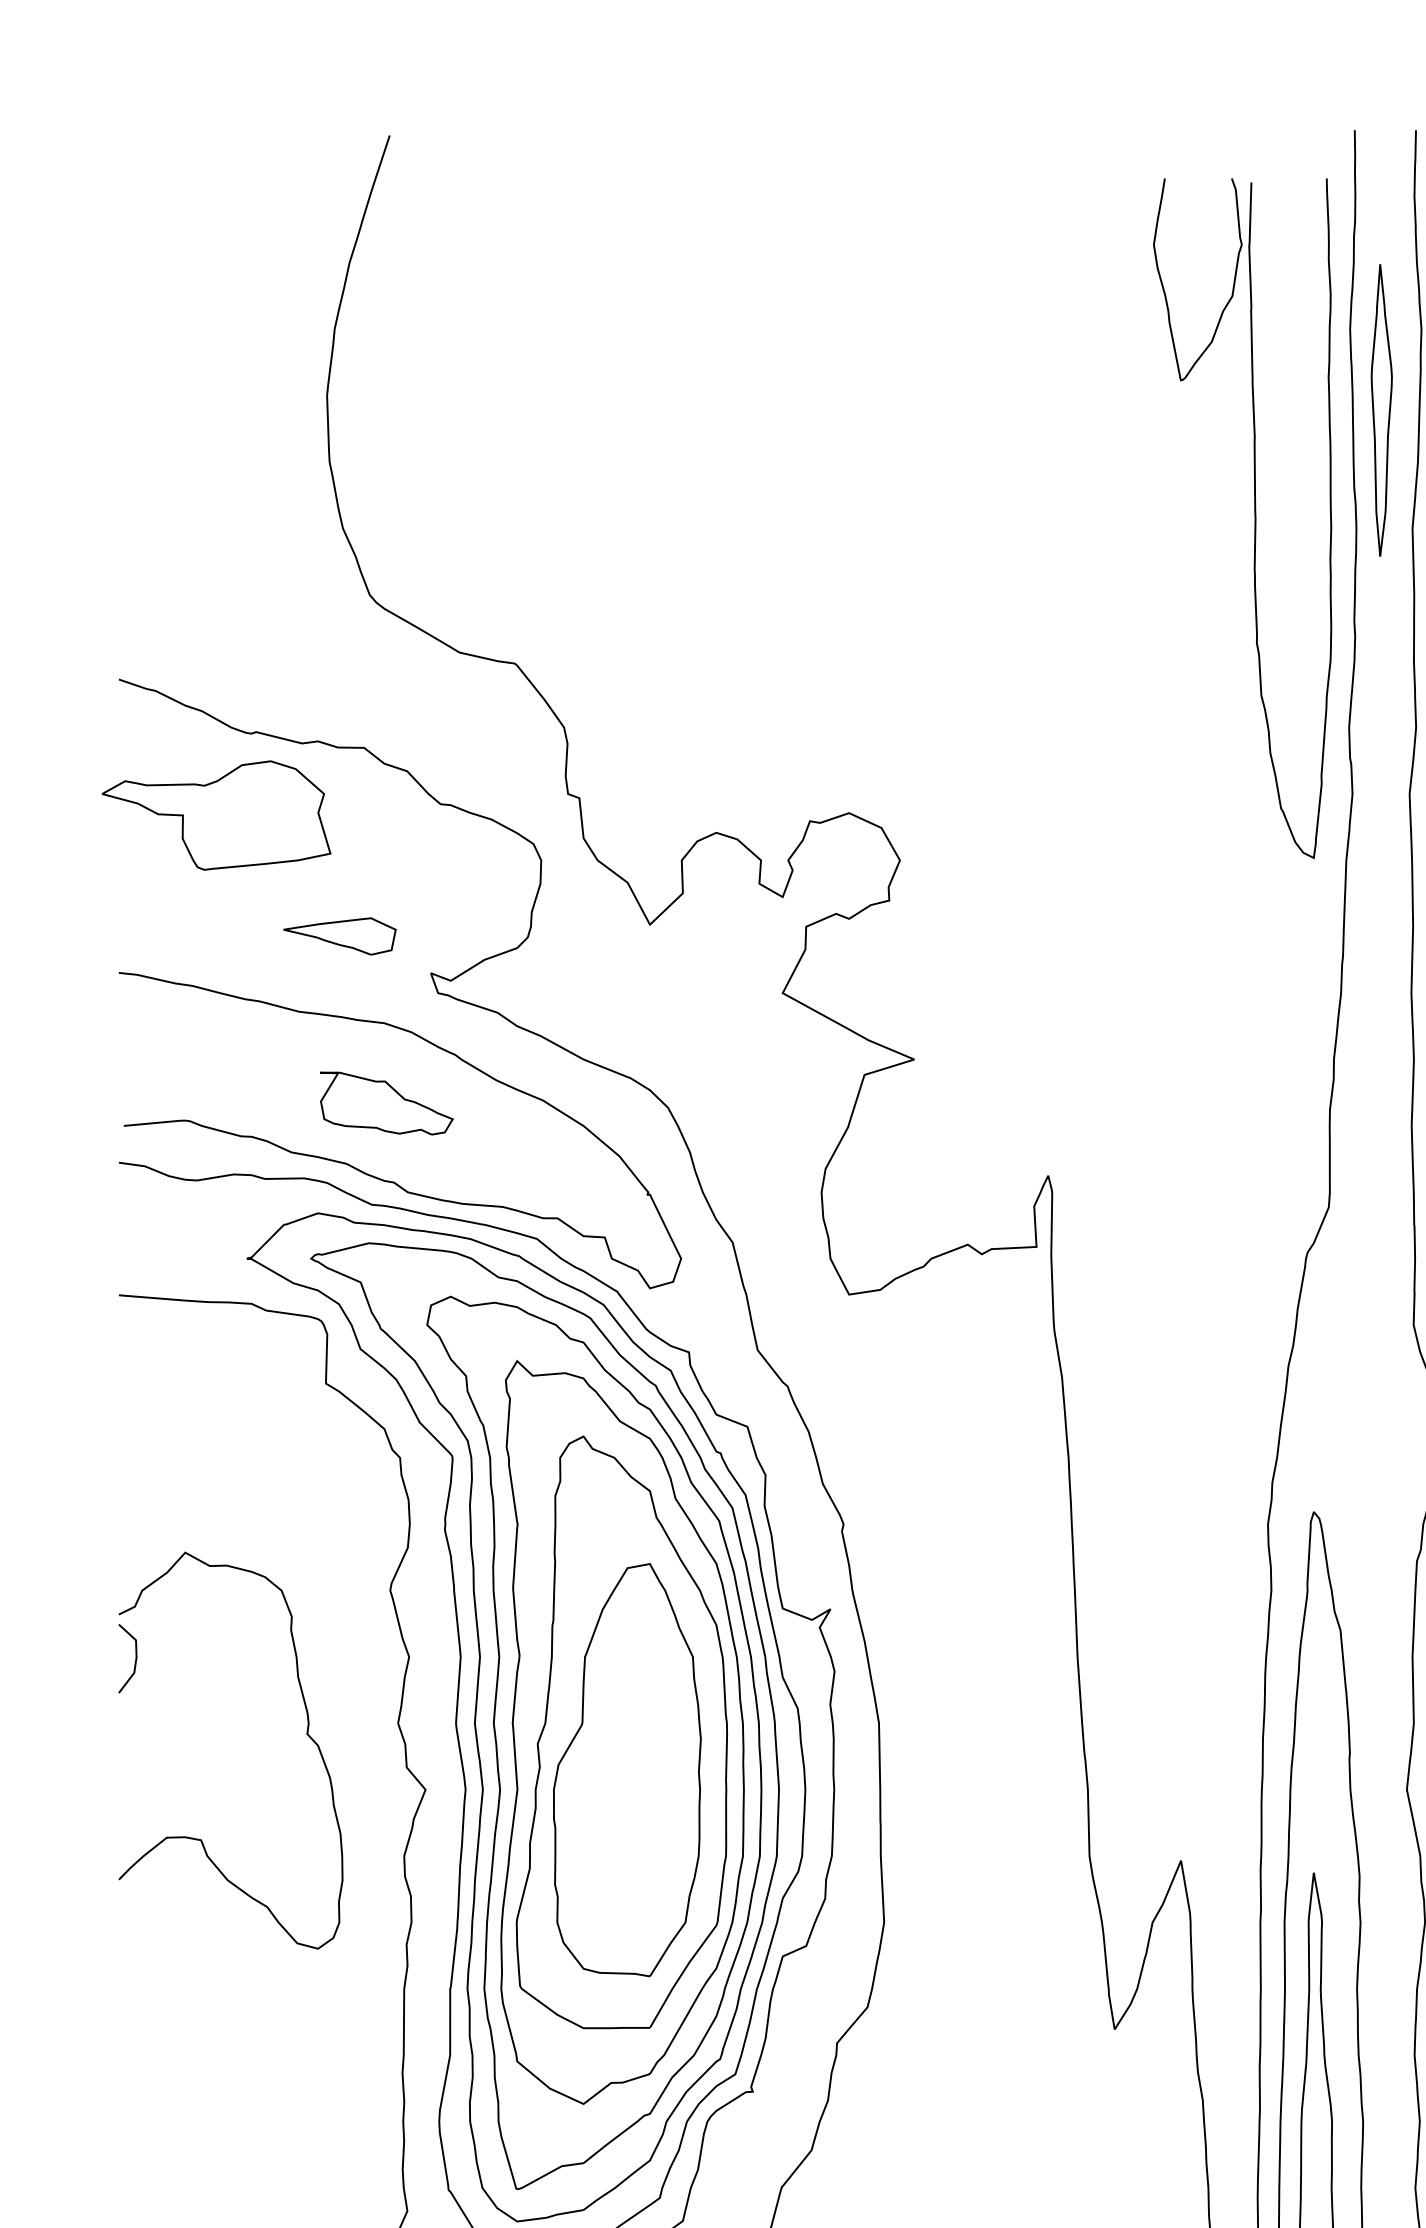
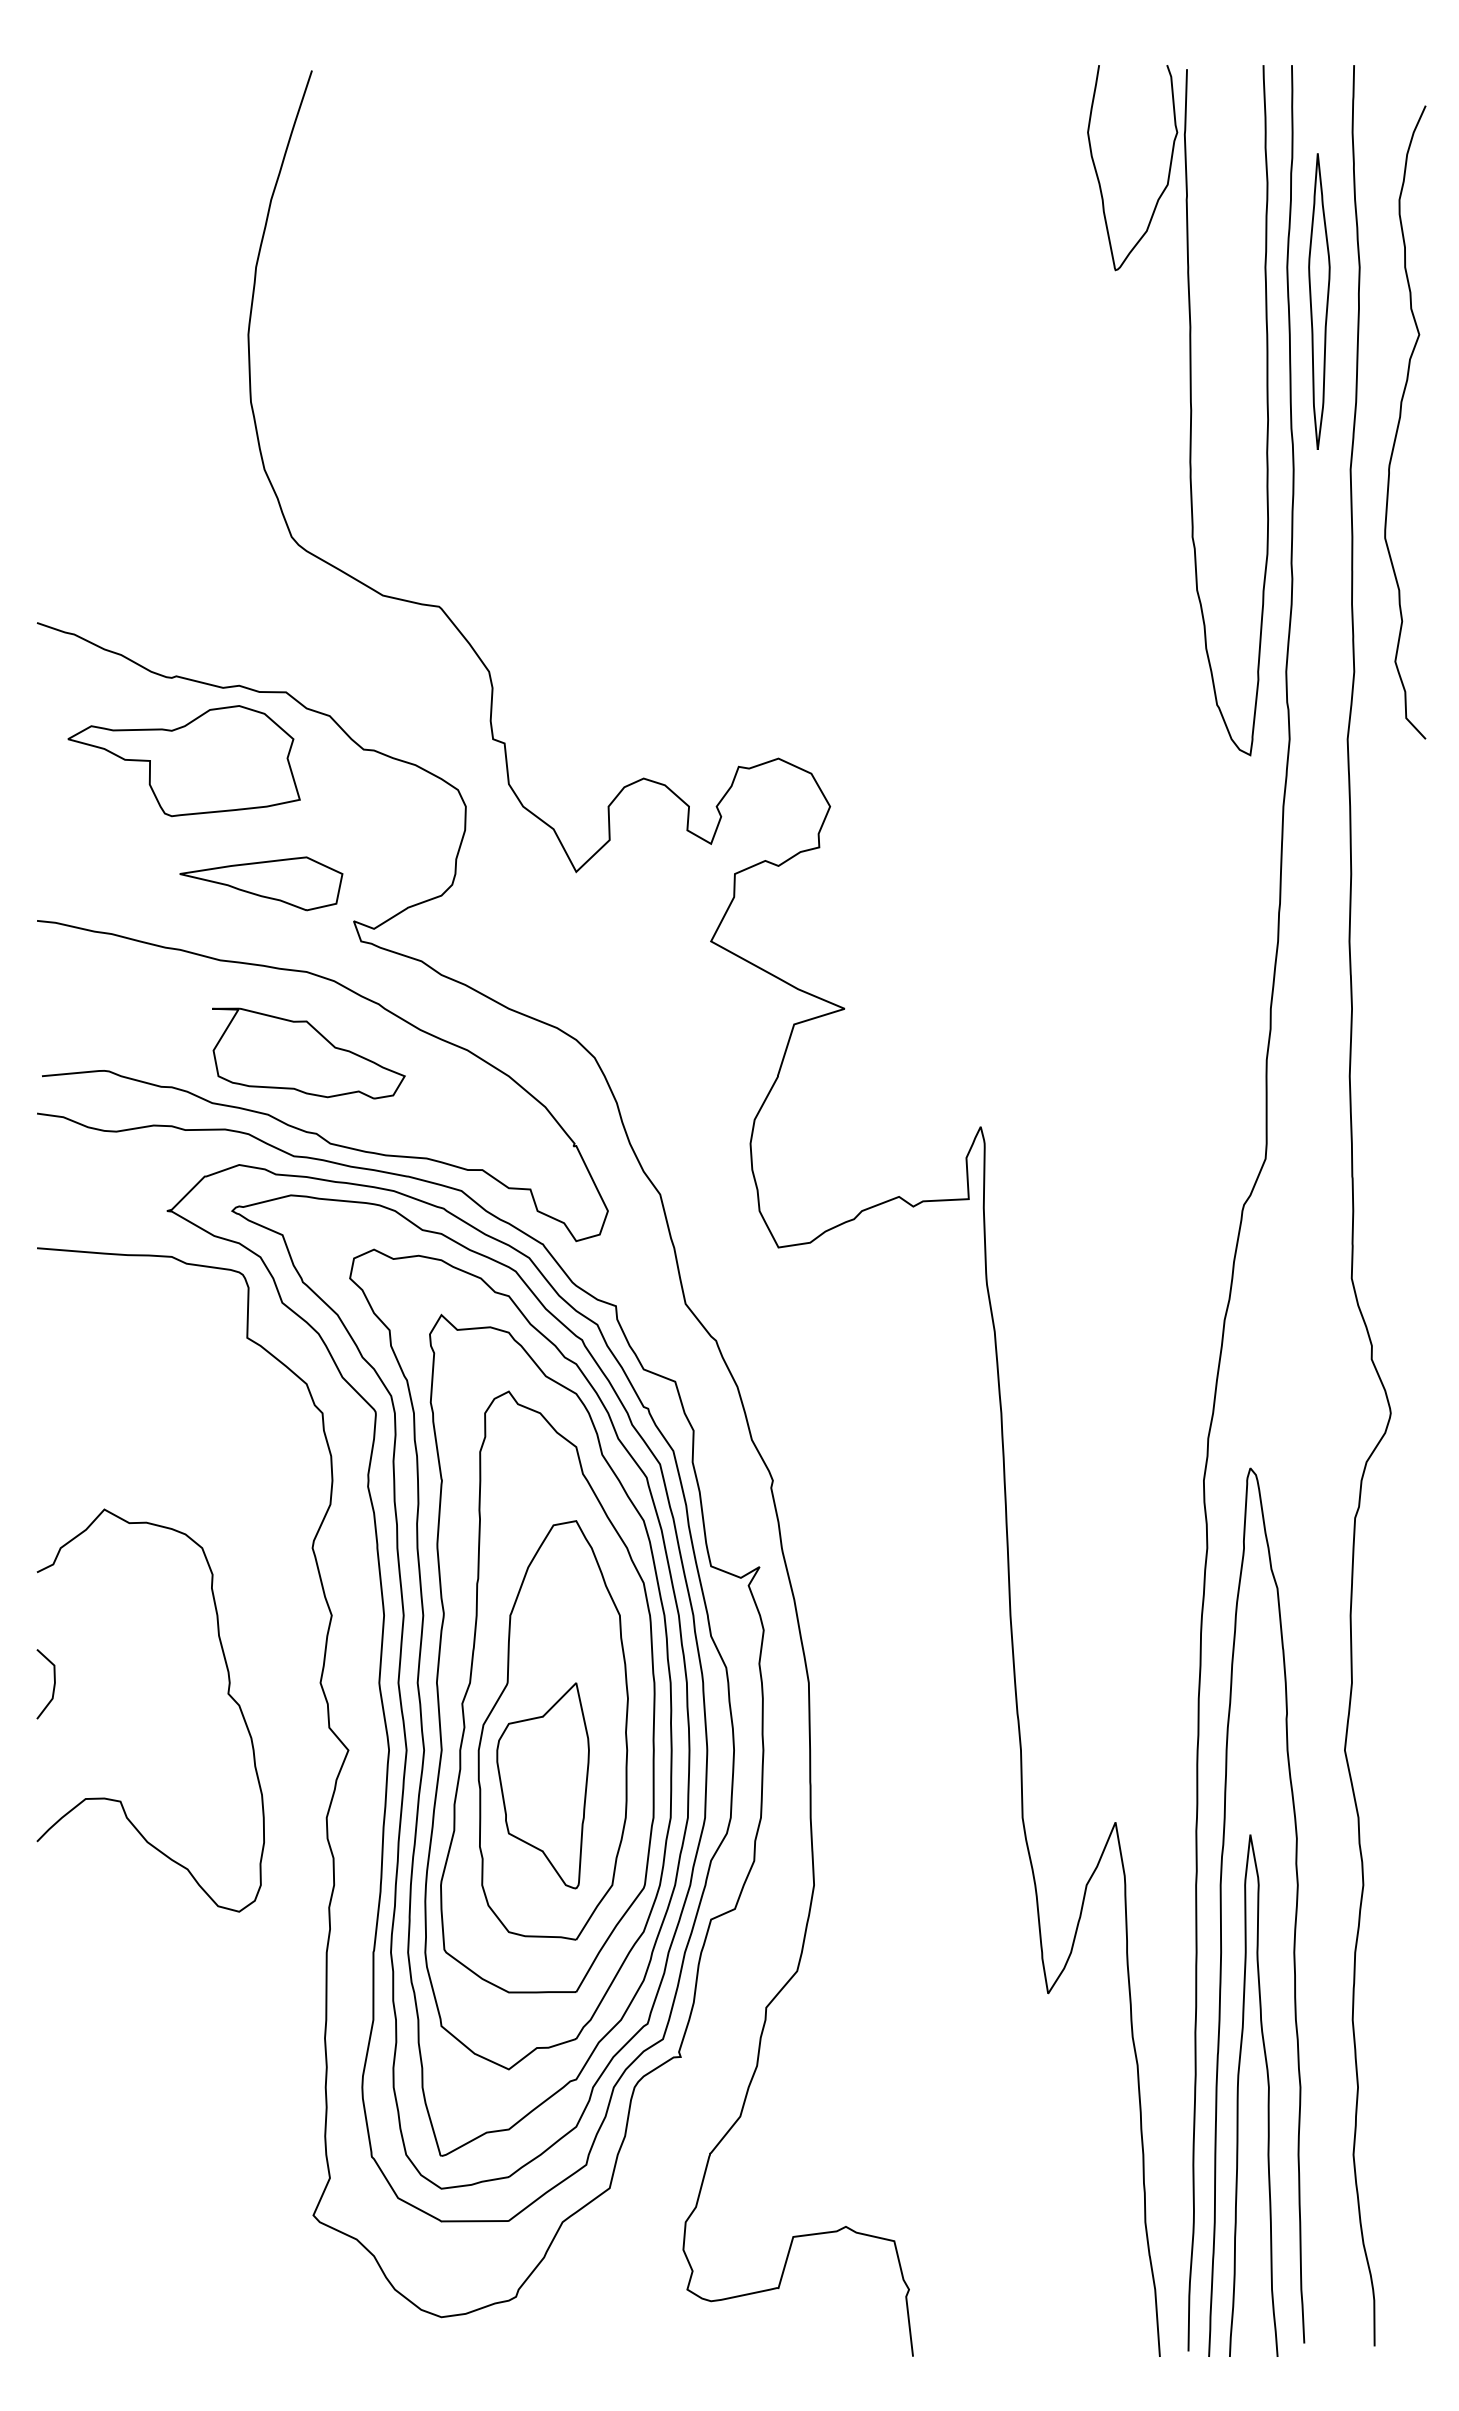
part: (1381, 410) -> (1319, 301), moved
part: (1254, 518) -> (1190, 410), moved
part: (215, 815) -> (183, 761), moved
part: (339, 936) -> (261, 883), size x1.43
part: (386, 1103) -> (308, 1053), size x1.43
line: (135, 1658) -> (53, 1684), moved
part: (616, 1824) -> (542, 1785), added

